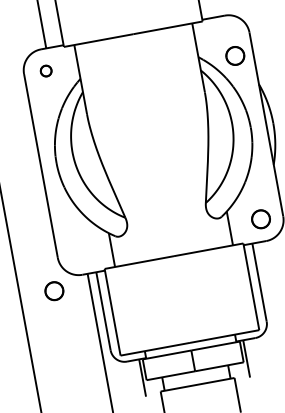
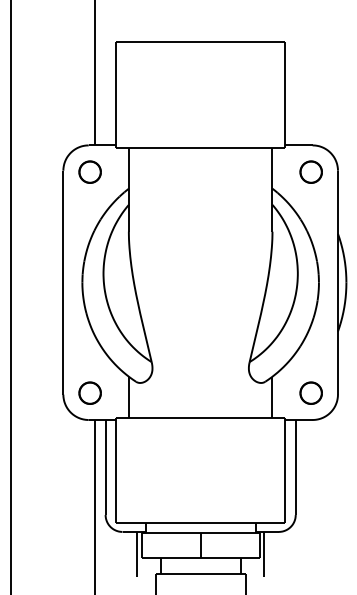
part: (234, 55) -> (310, 171), moved
part: (45, 70) -> (89, 171), size x1.67
part: (53, 290) -> (89, 392), moved

